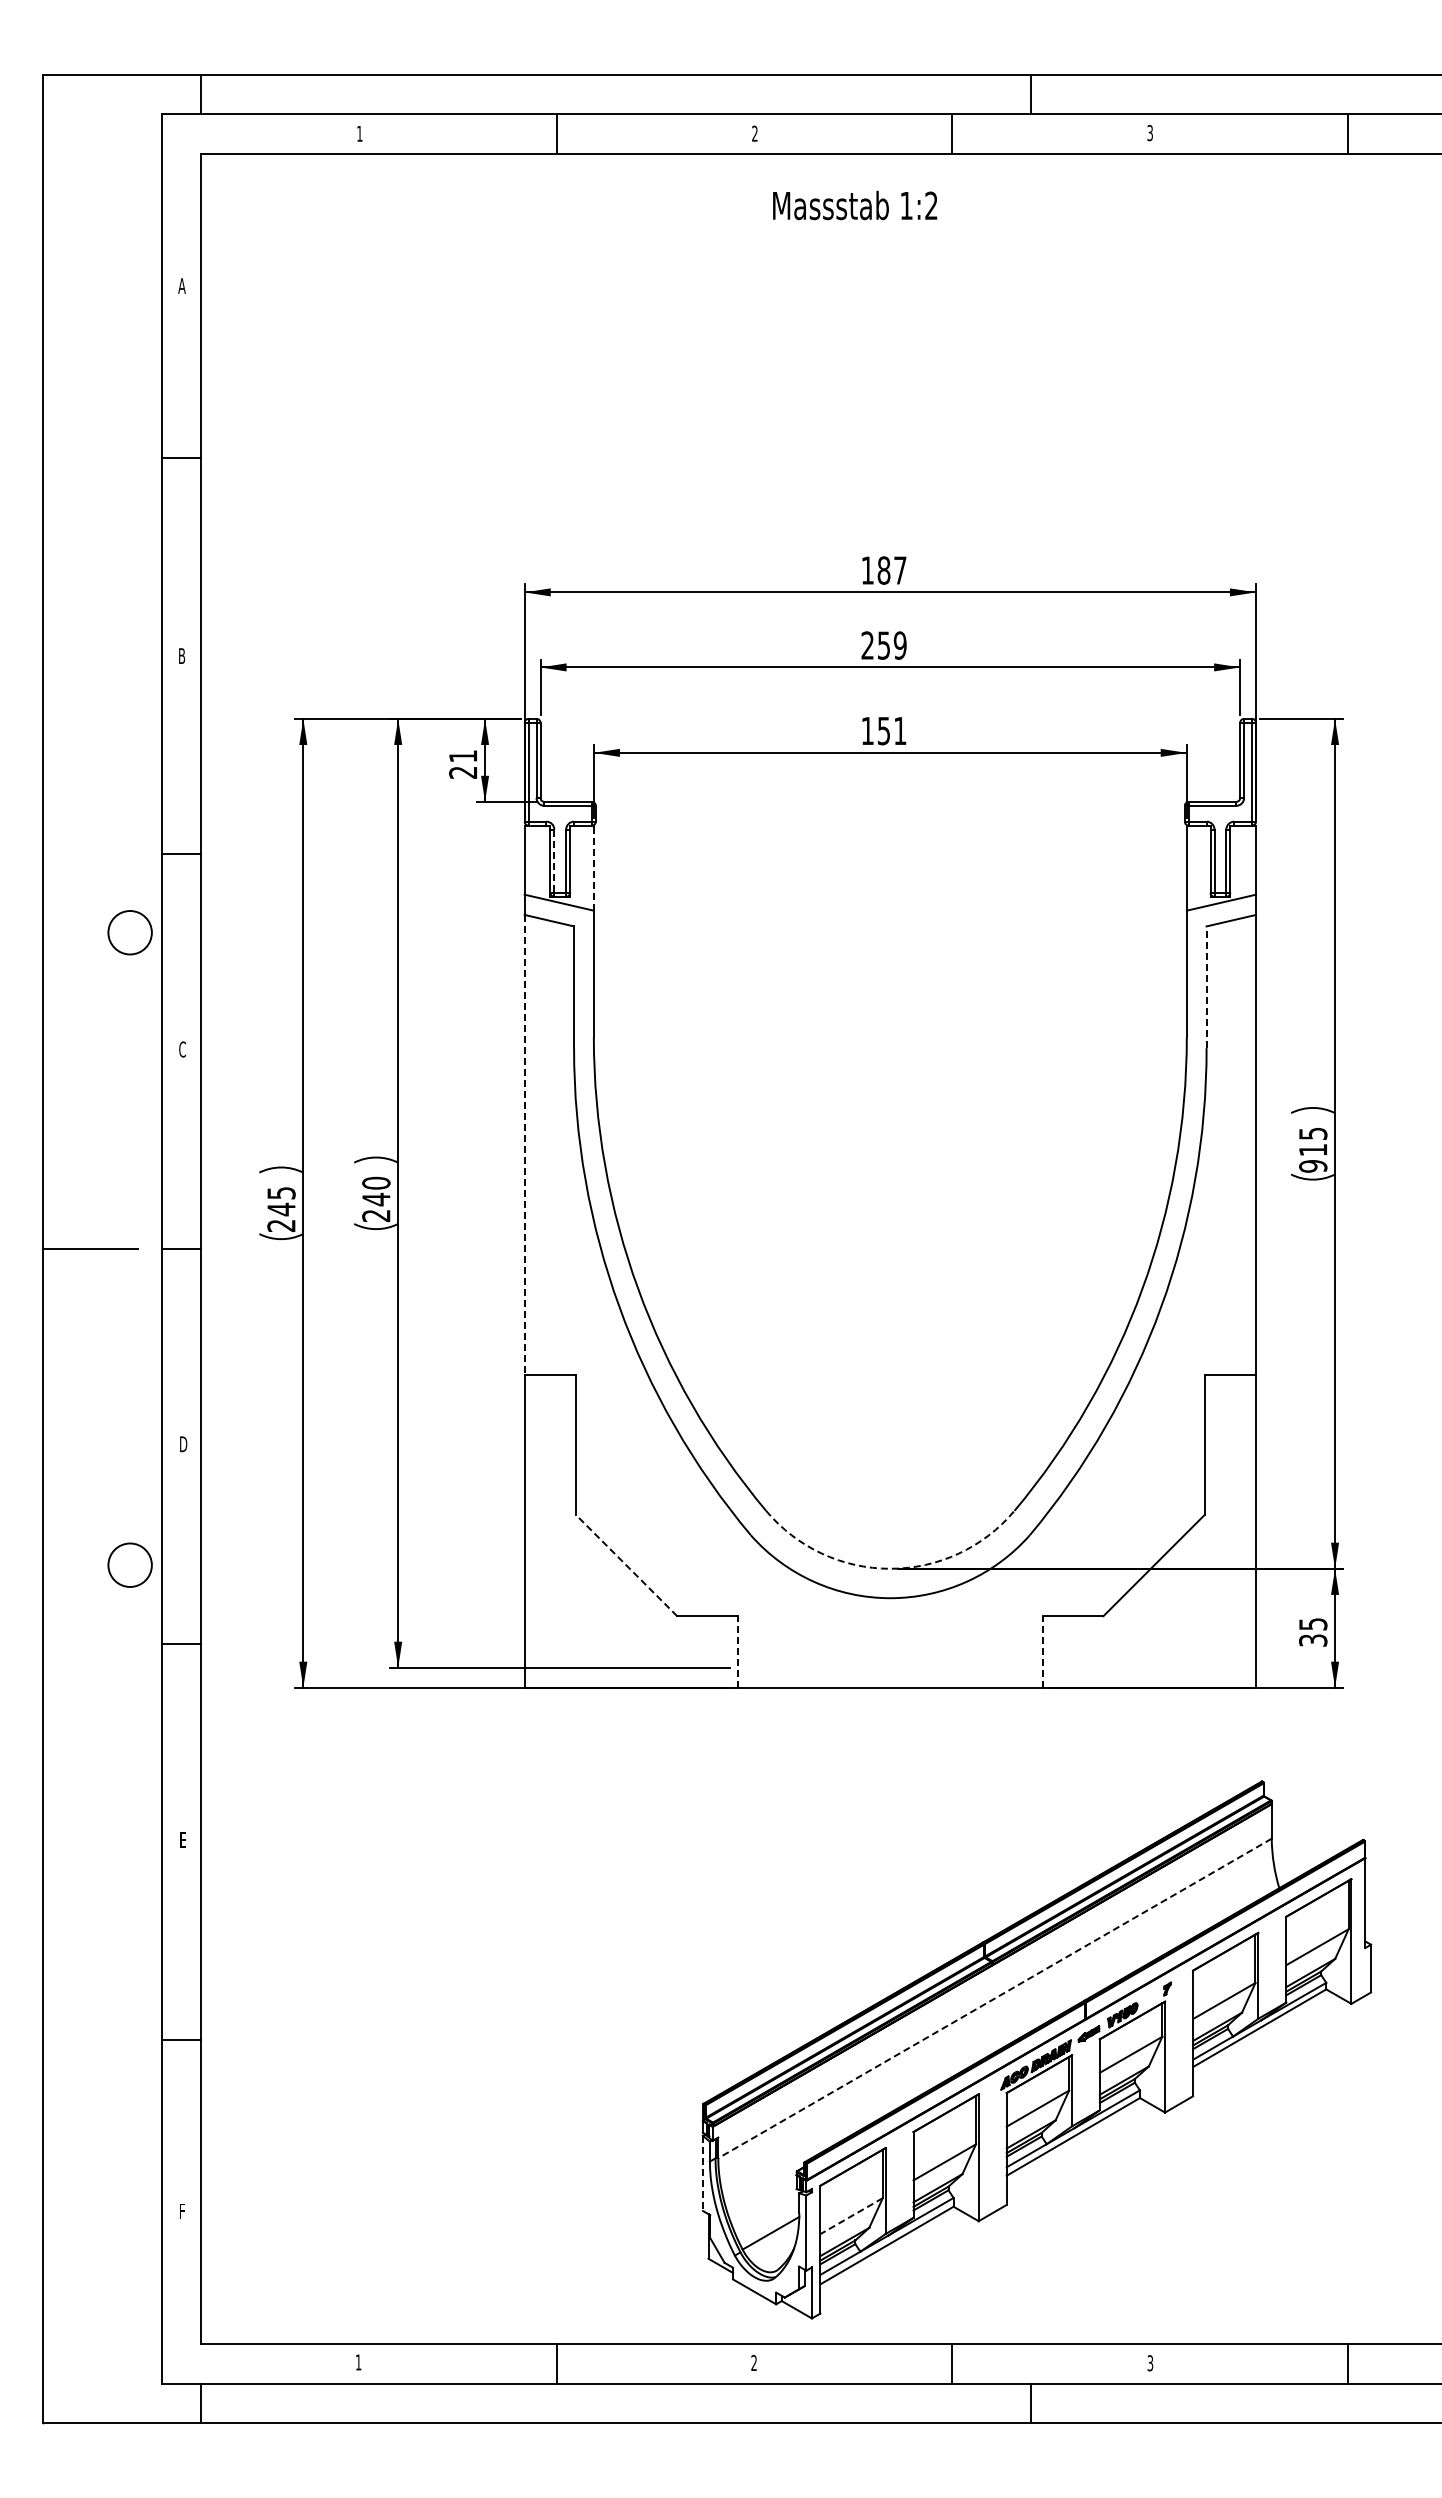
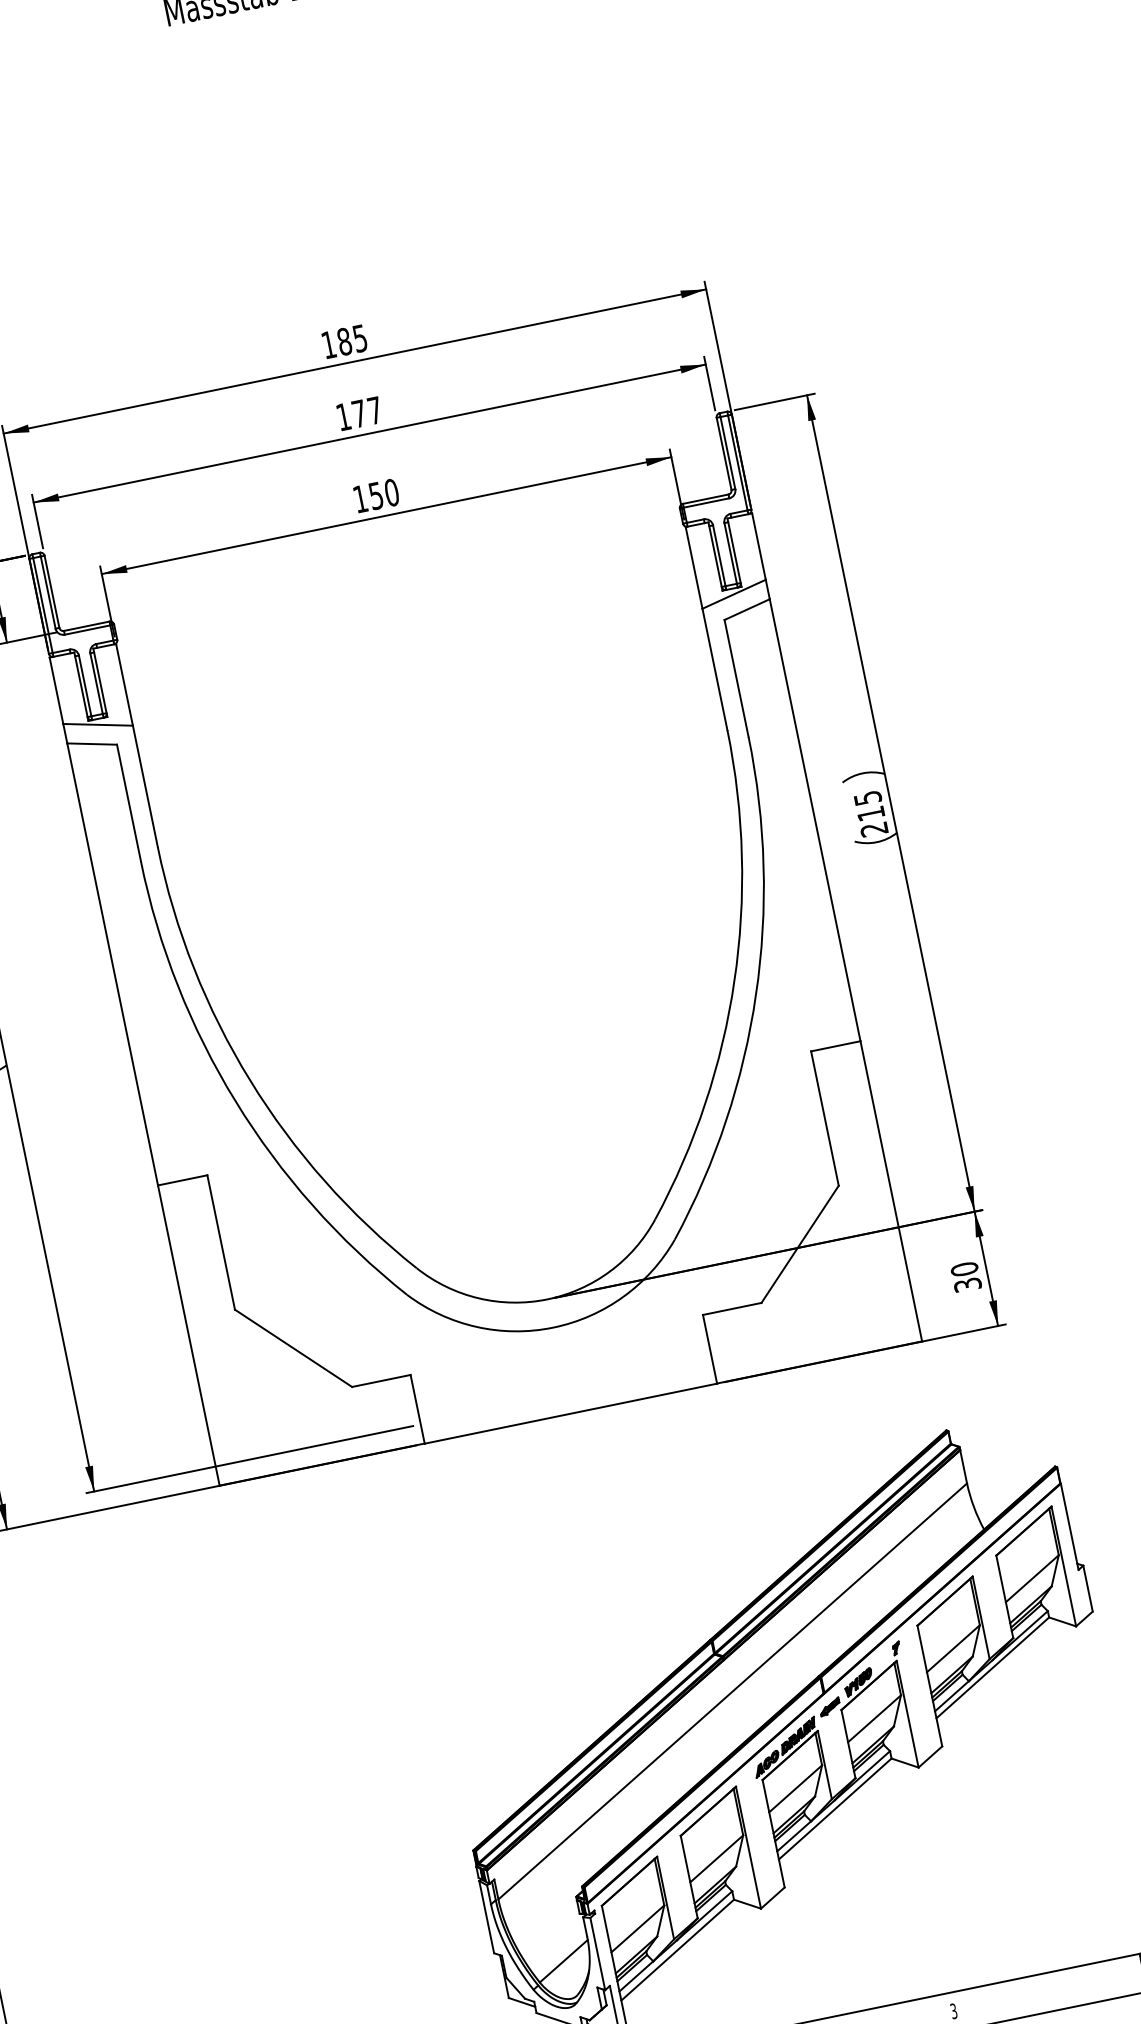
text: (900, 570) -> (360, 338), 187 -> 185
text: (883, 645) -> (358, 413), 259 -> 177
text: (900, 730) -> (391, 492), 151 -> 150
line: (554, 861) -> (85, 686), dashed -> solid
line: (593, 868) -> (124, 685), dashed -> solid
line: (1206, 987) -> (736, 678), dashed -> solid
line: (524, 1145) -> (112, 964), dashed -> solid
text: (1313, 1166) -> (874, 829), 915 -> 215
line: (626, 1565) -> (293, 1348), dashed -> solid
arc: (890, 1568) -> (547, 1299), dashed -> solid
text: (1313, 1623) -> (964, 1268), 35 -> 30
line: (738, 1652) -> (418, 1409), dashed -> solid
line: (1042, 1652) -> (710, 1349), dashed -> solid
line: (995, 1998) -> (733, 1691), dashed -> solid
line: (702, 2173) -> (486, 1917), dashed -> solid
line: (851, 2216) -> (637, 1929), dashed -> solid

